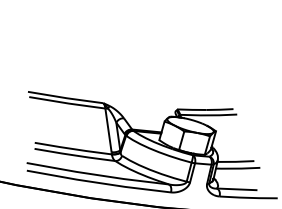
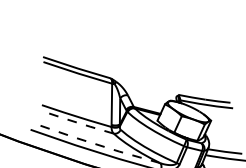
line: (74, 155) -> (76, 122), solid -> dashed
line: (97, 175) -> (95, 144), solid -> dashed

